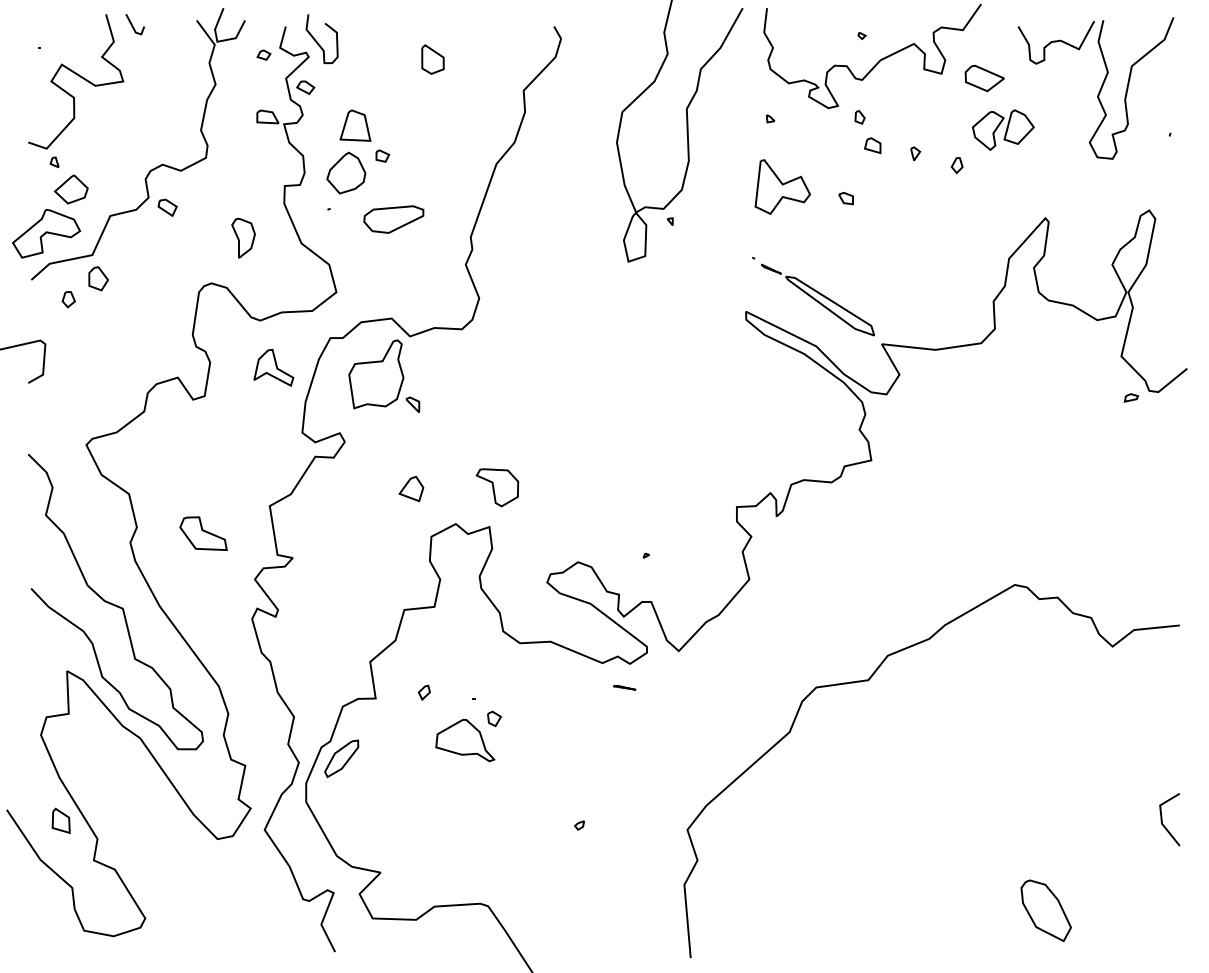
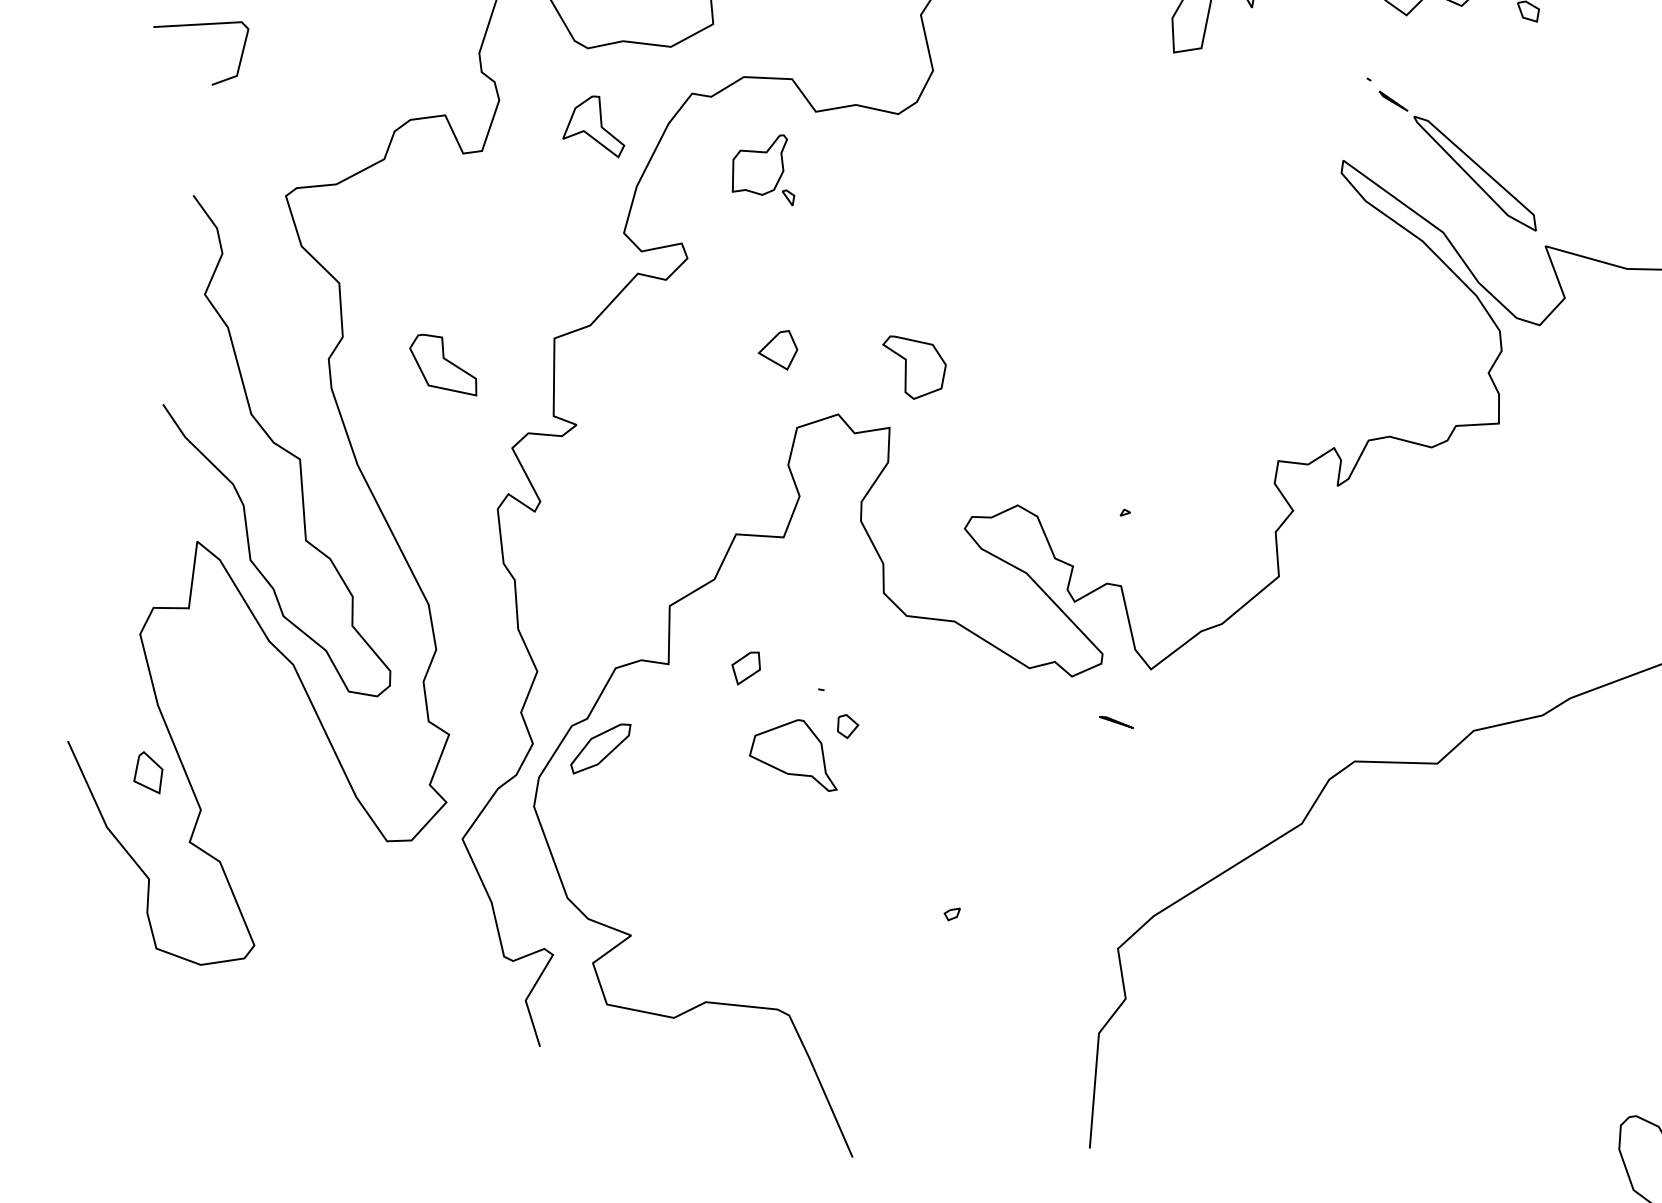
part: (384, 375) -> (766, 165), size x0.6
line: (624, 687) -> (1116, 721), moved
part: (423, 692) -> (744, 667), size x1.6

